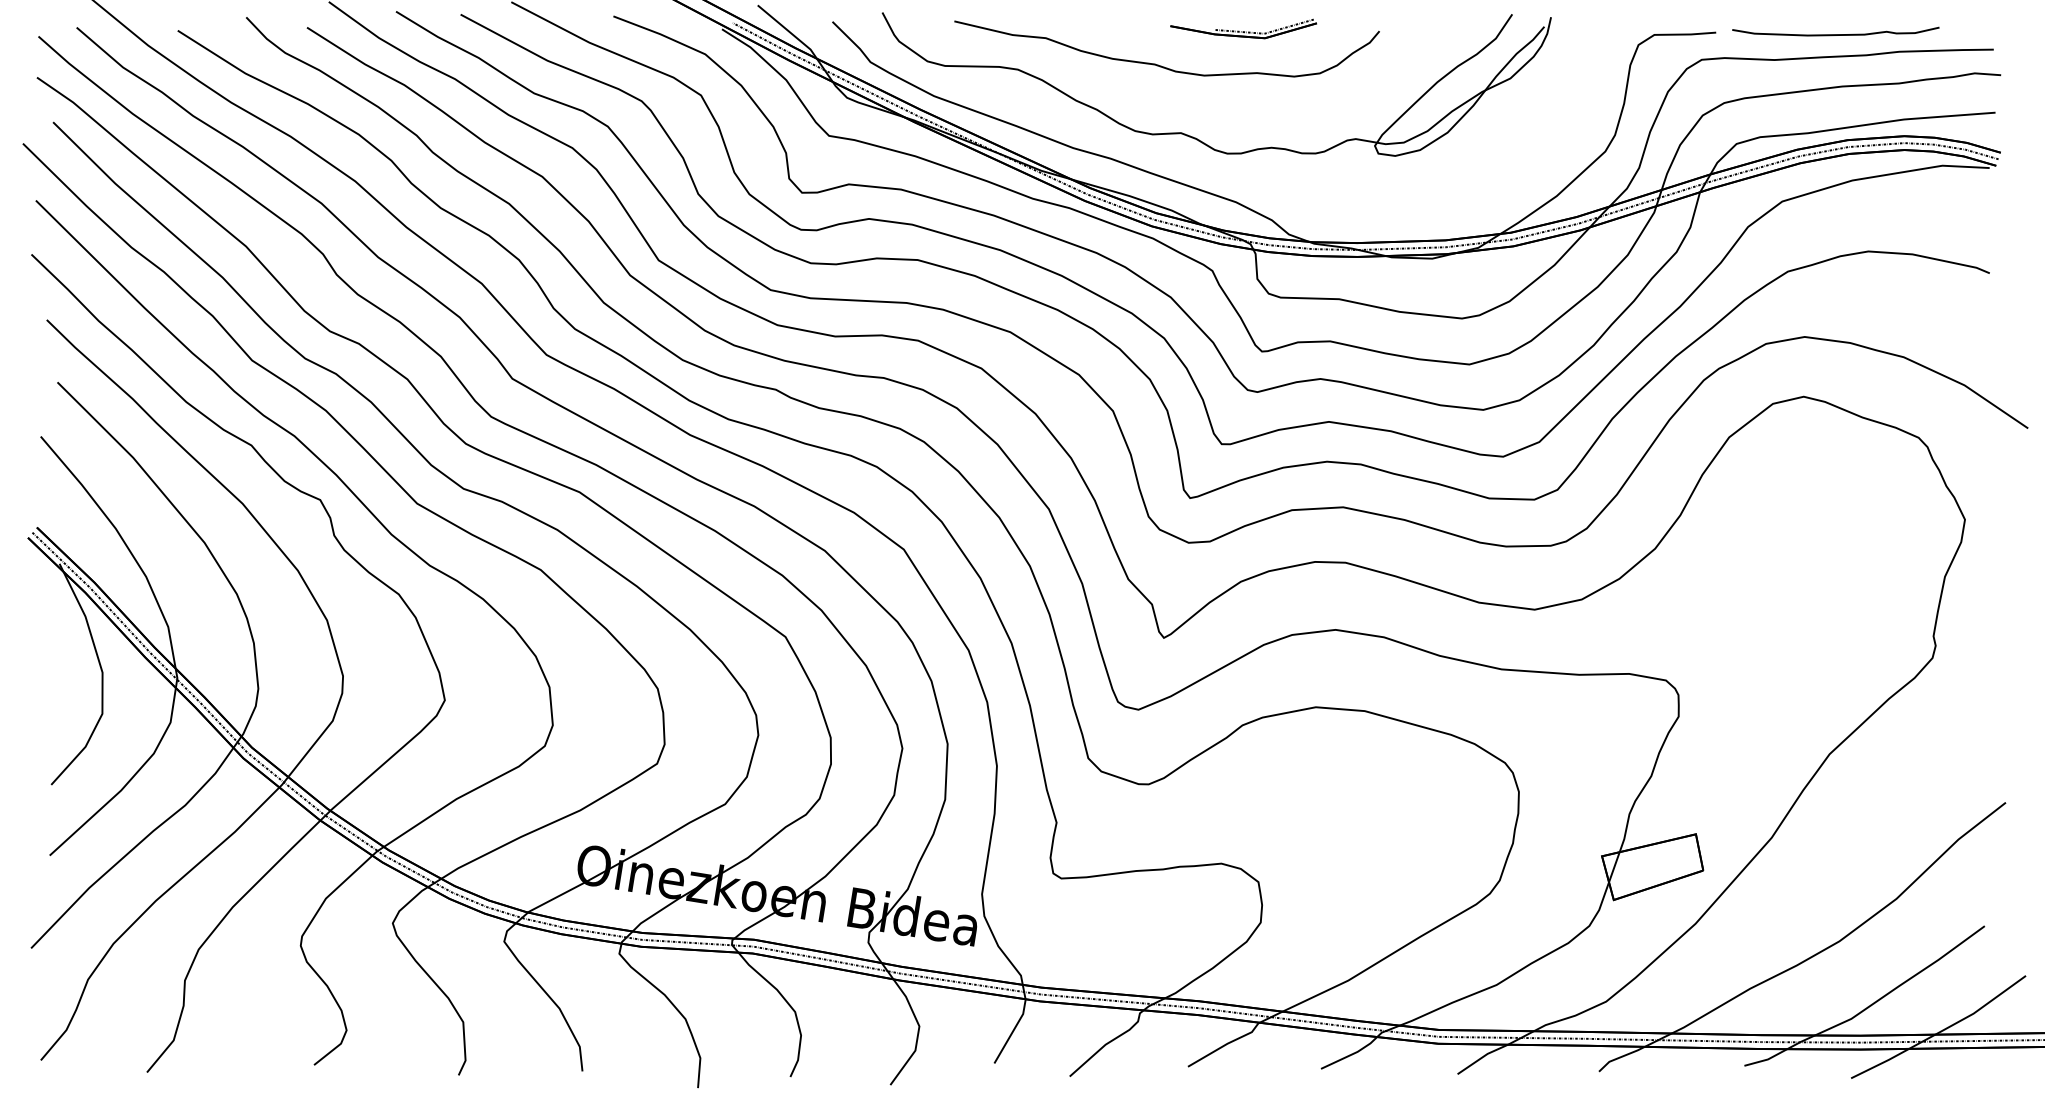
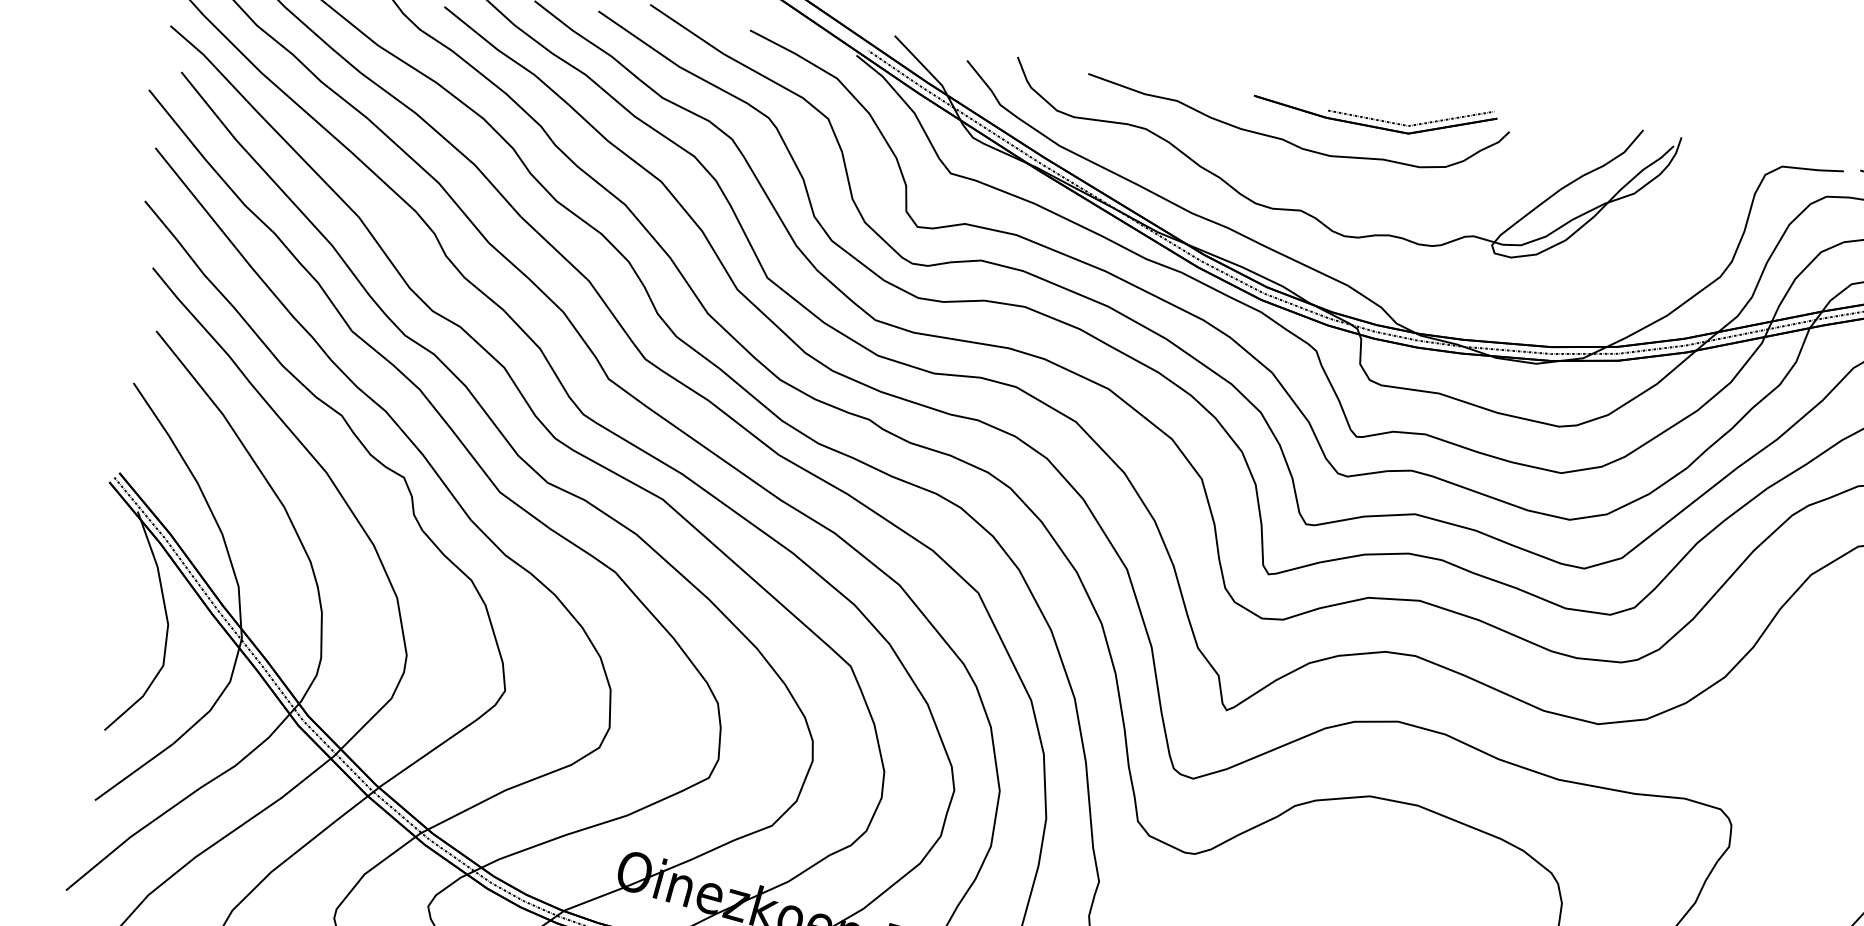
part: (1243, 28) -> (1374, 113), size x1.67

